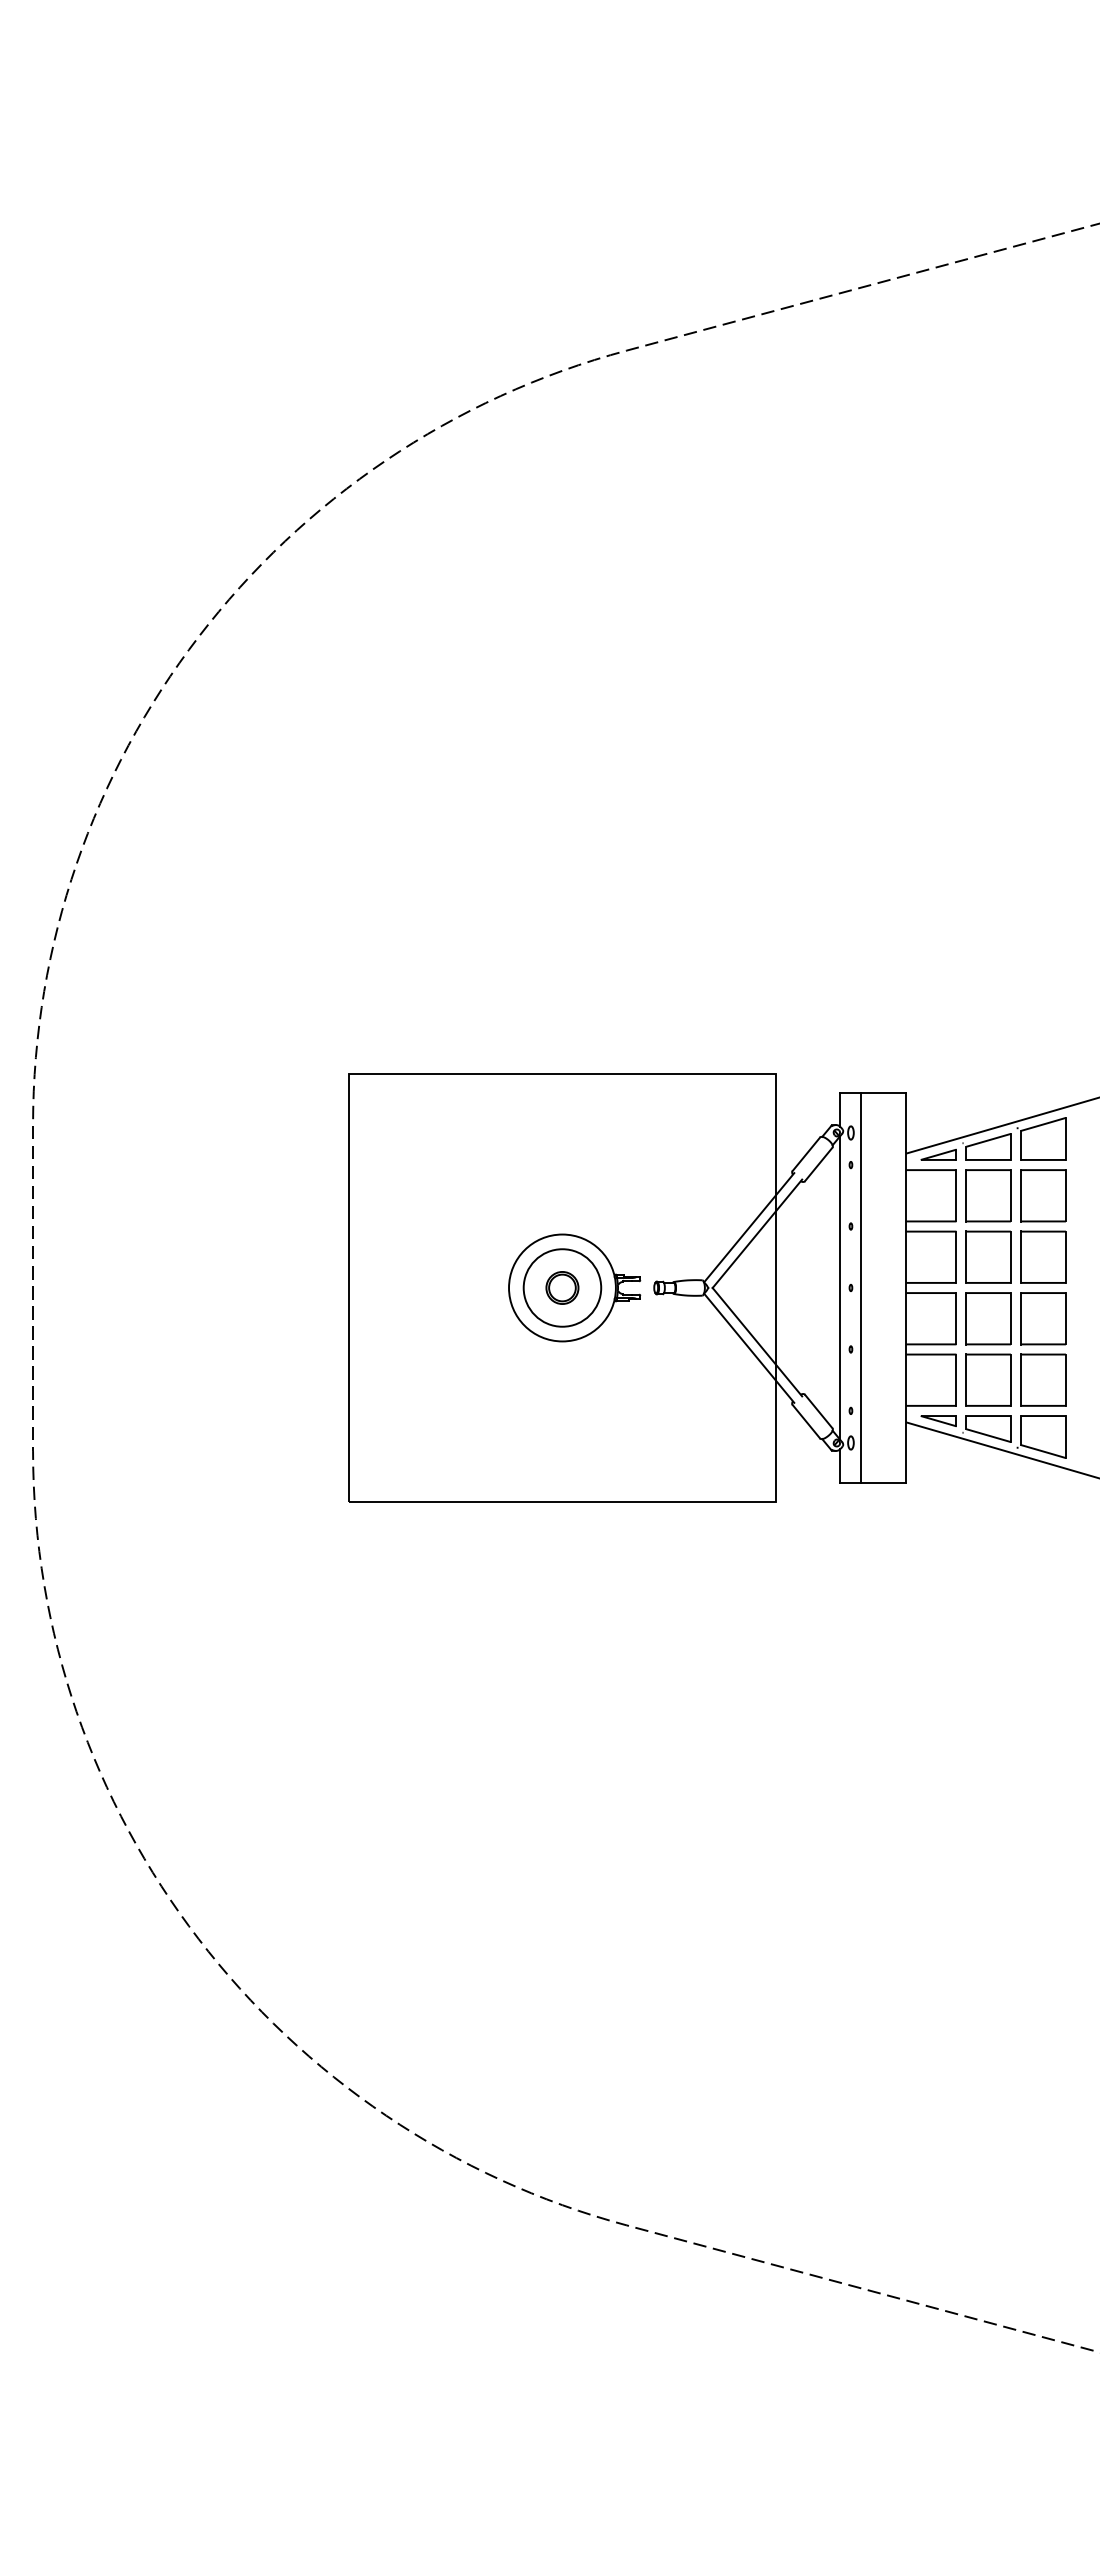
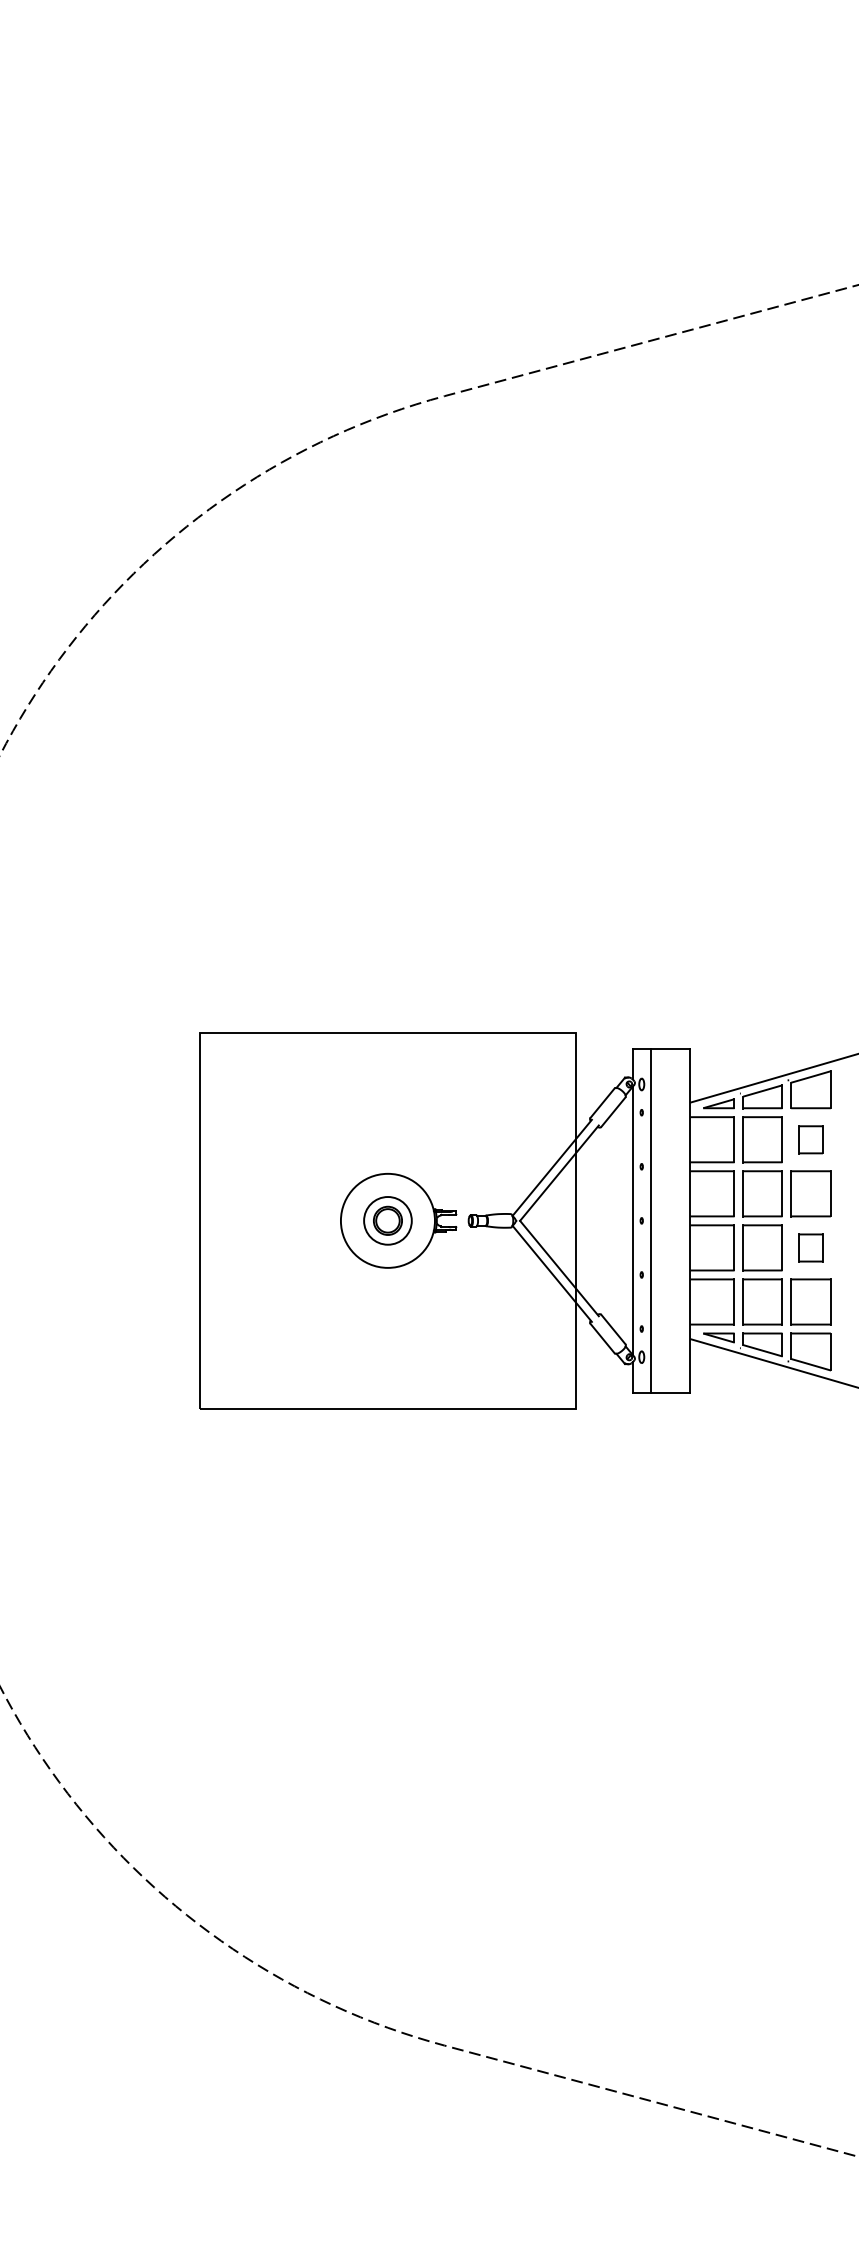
part: (1043, 1195) -> (811, 1139), size x0.6
circle: (562, 1287) -> (387, 1220), size x0.7
part: (1043, 1318) -> (811, 1247), size x0.6

